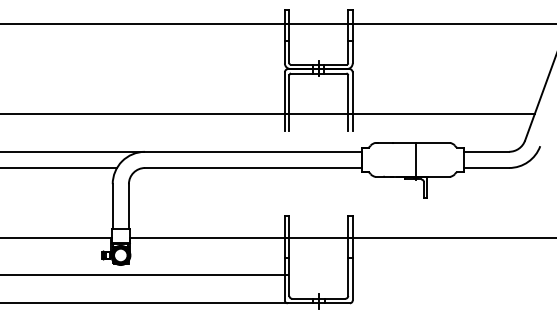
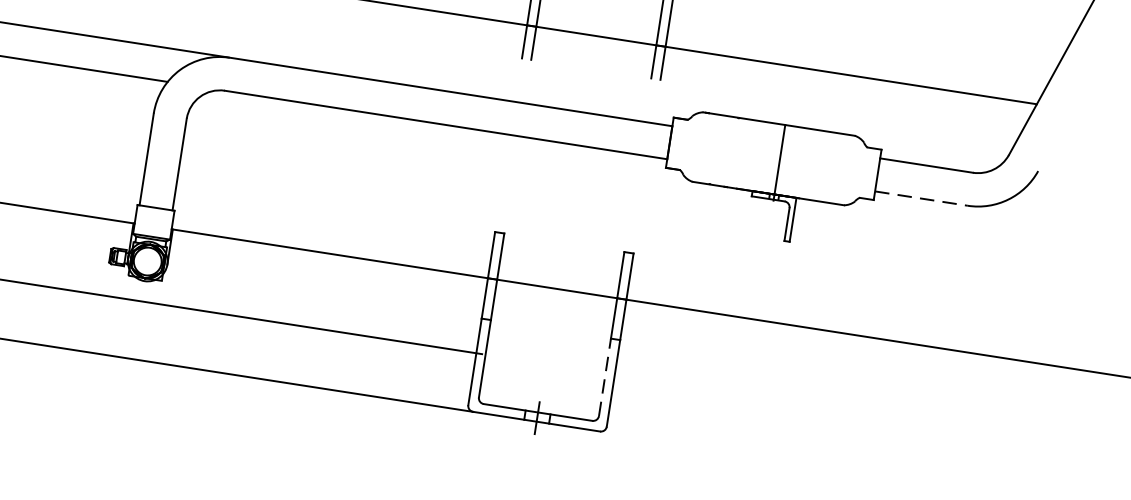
line: (486, 168) -> (921, 199), solid -> dashed
line: (348, 276) -> (605, 376), solid -> dashed

